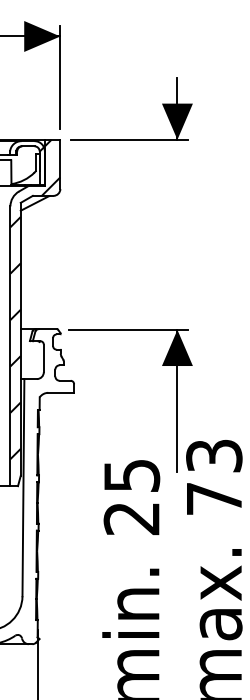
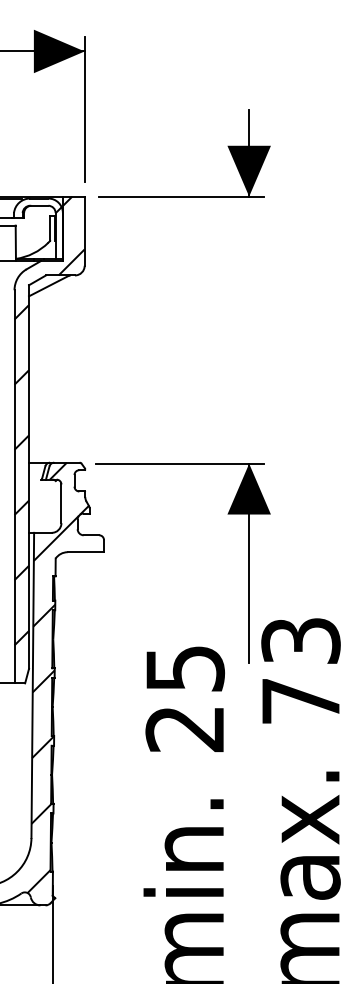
hatch: (40, 482) -> (56, 678), added

